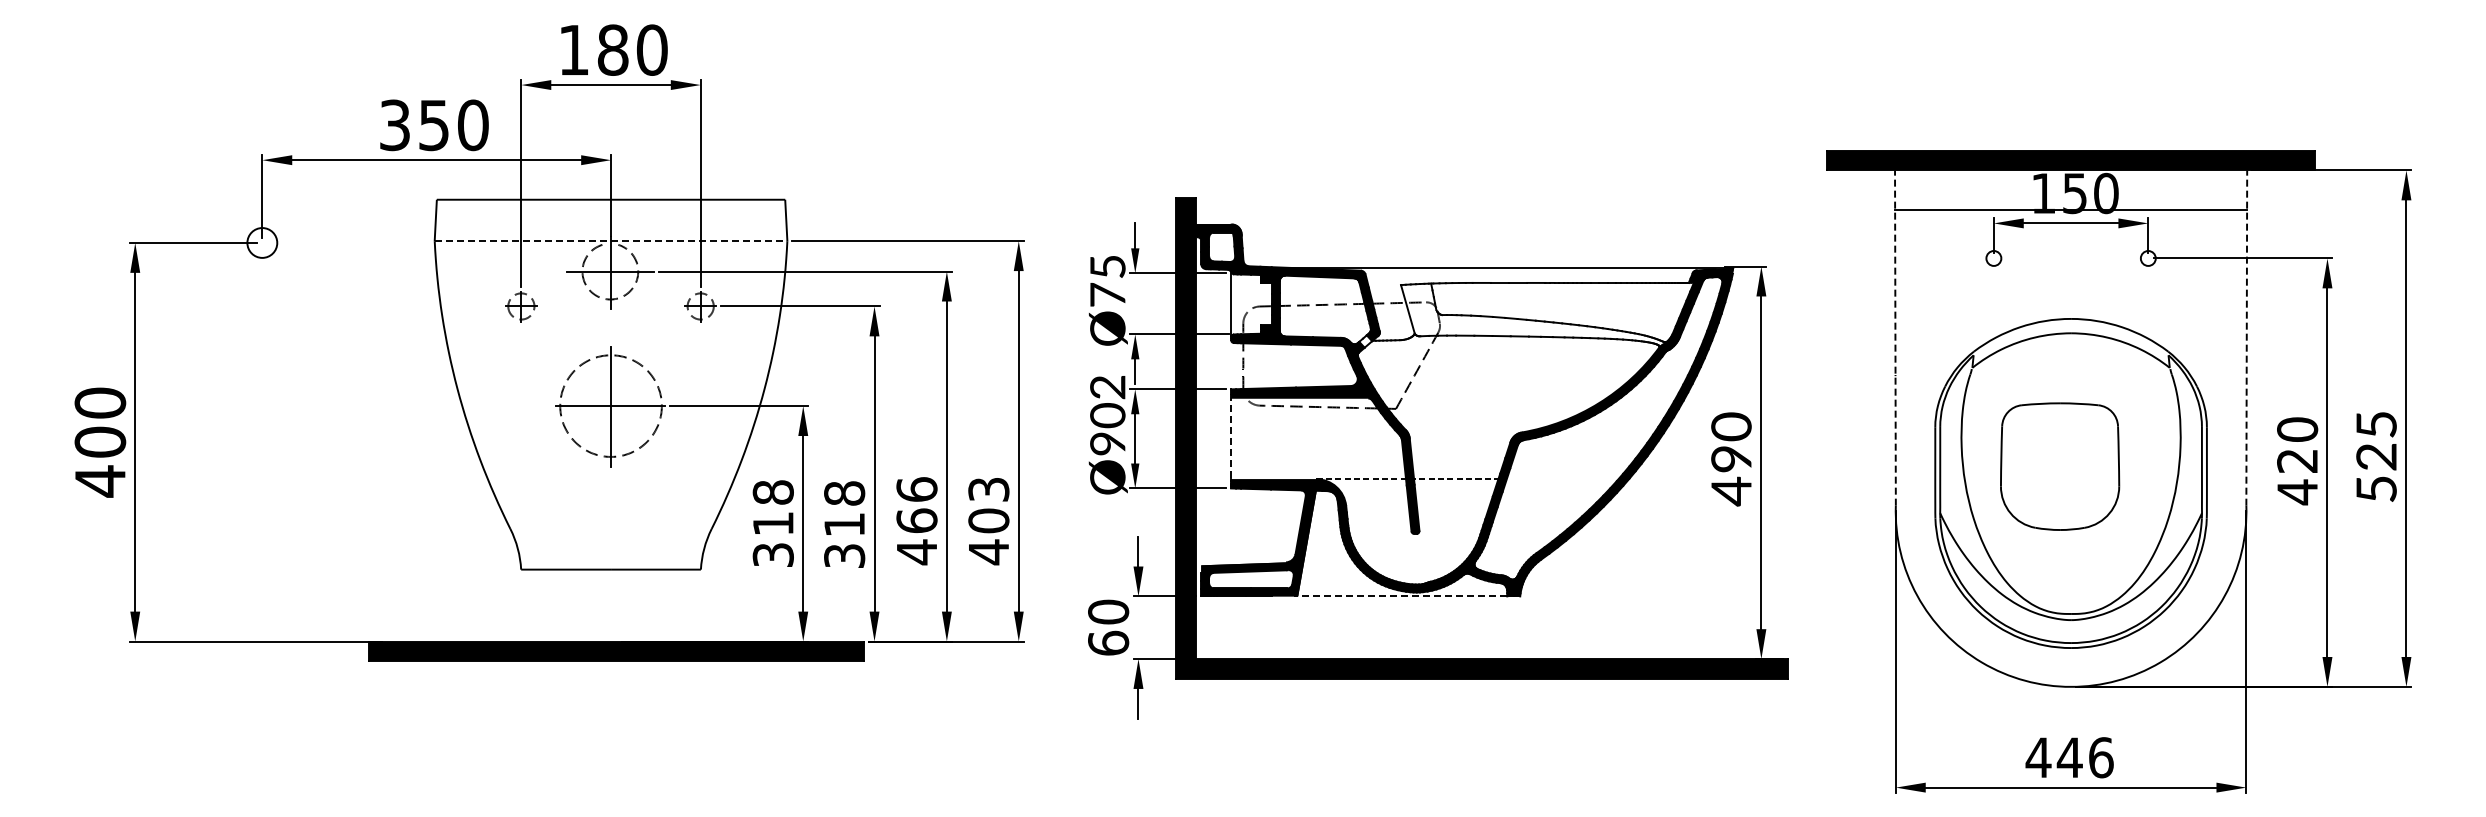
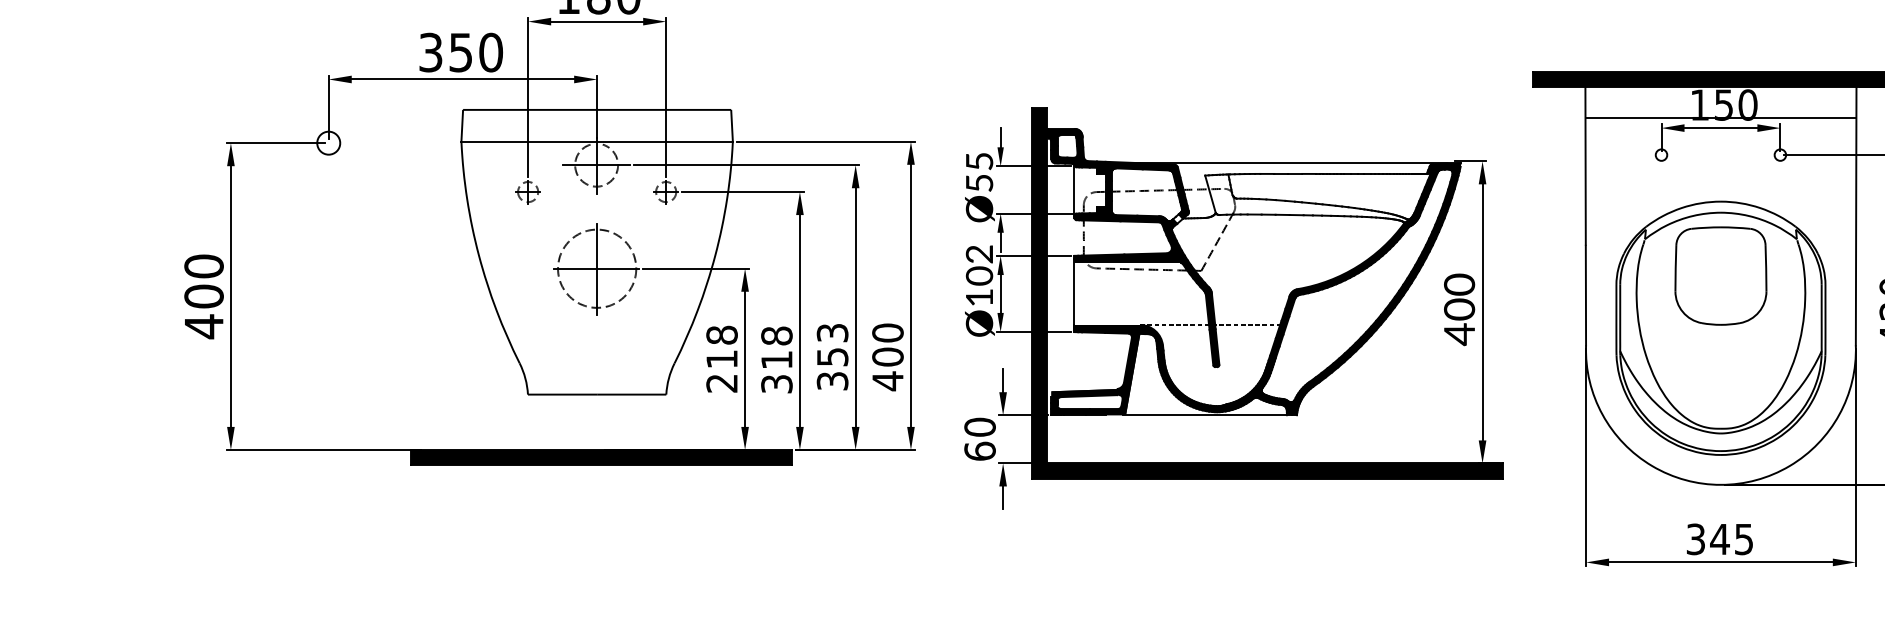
line: (611, 241) -> (597, 142), dashed -> solid
text: (1107, 294) -> (979, 182), Ø75 -> Ø55
line: (1895, 338) -> (1585, 216), dashed -> solid
line: (2246, 338) -> (1855, 216), dashed -> solid
line: (1231, 436) -> (1074, 292), dashed -> solid
text: (1107, 443) -> (979, 297), Ø902 -> Ø102
text: (1732, 458) -> (1460, 309), 490 -> 400
part: (2060, 466) -> (1721, 275), moved
text: (988, 489) -> (887, 332), 403 -> 400
text: (916, 521) -> (832, 357), 466 -> 353
text: (773, 555) -> (722, 383), 318 -> 218
line: (1400, 596) -> (1204, 415), dashed -> solid
text: (2069, 757) -> (1719, 539), 446 -> 345

